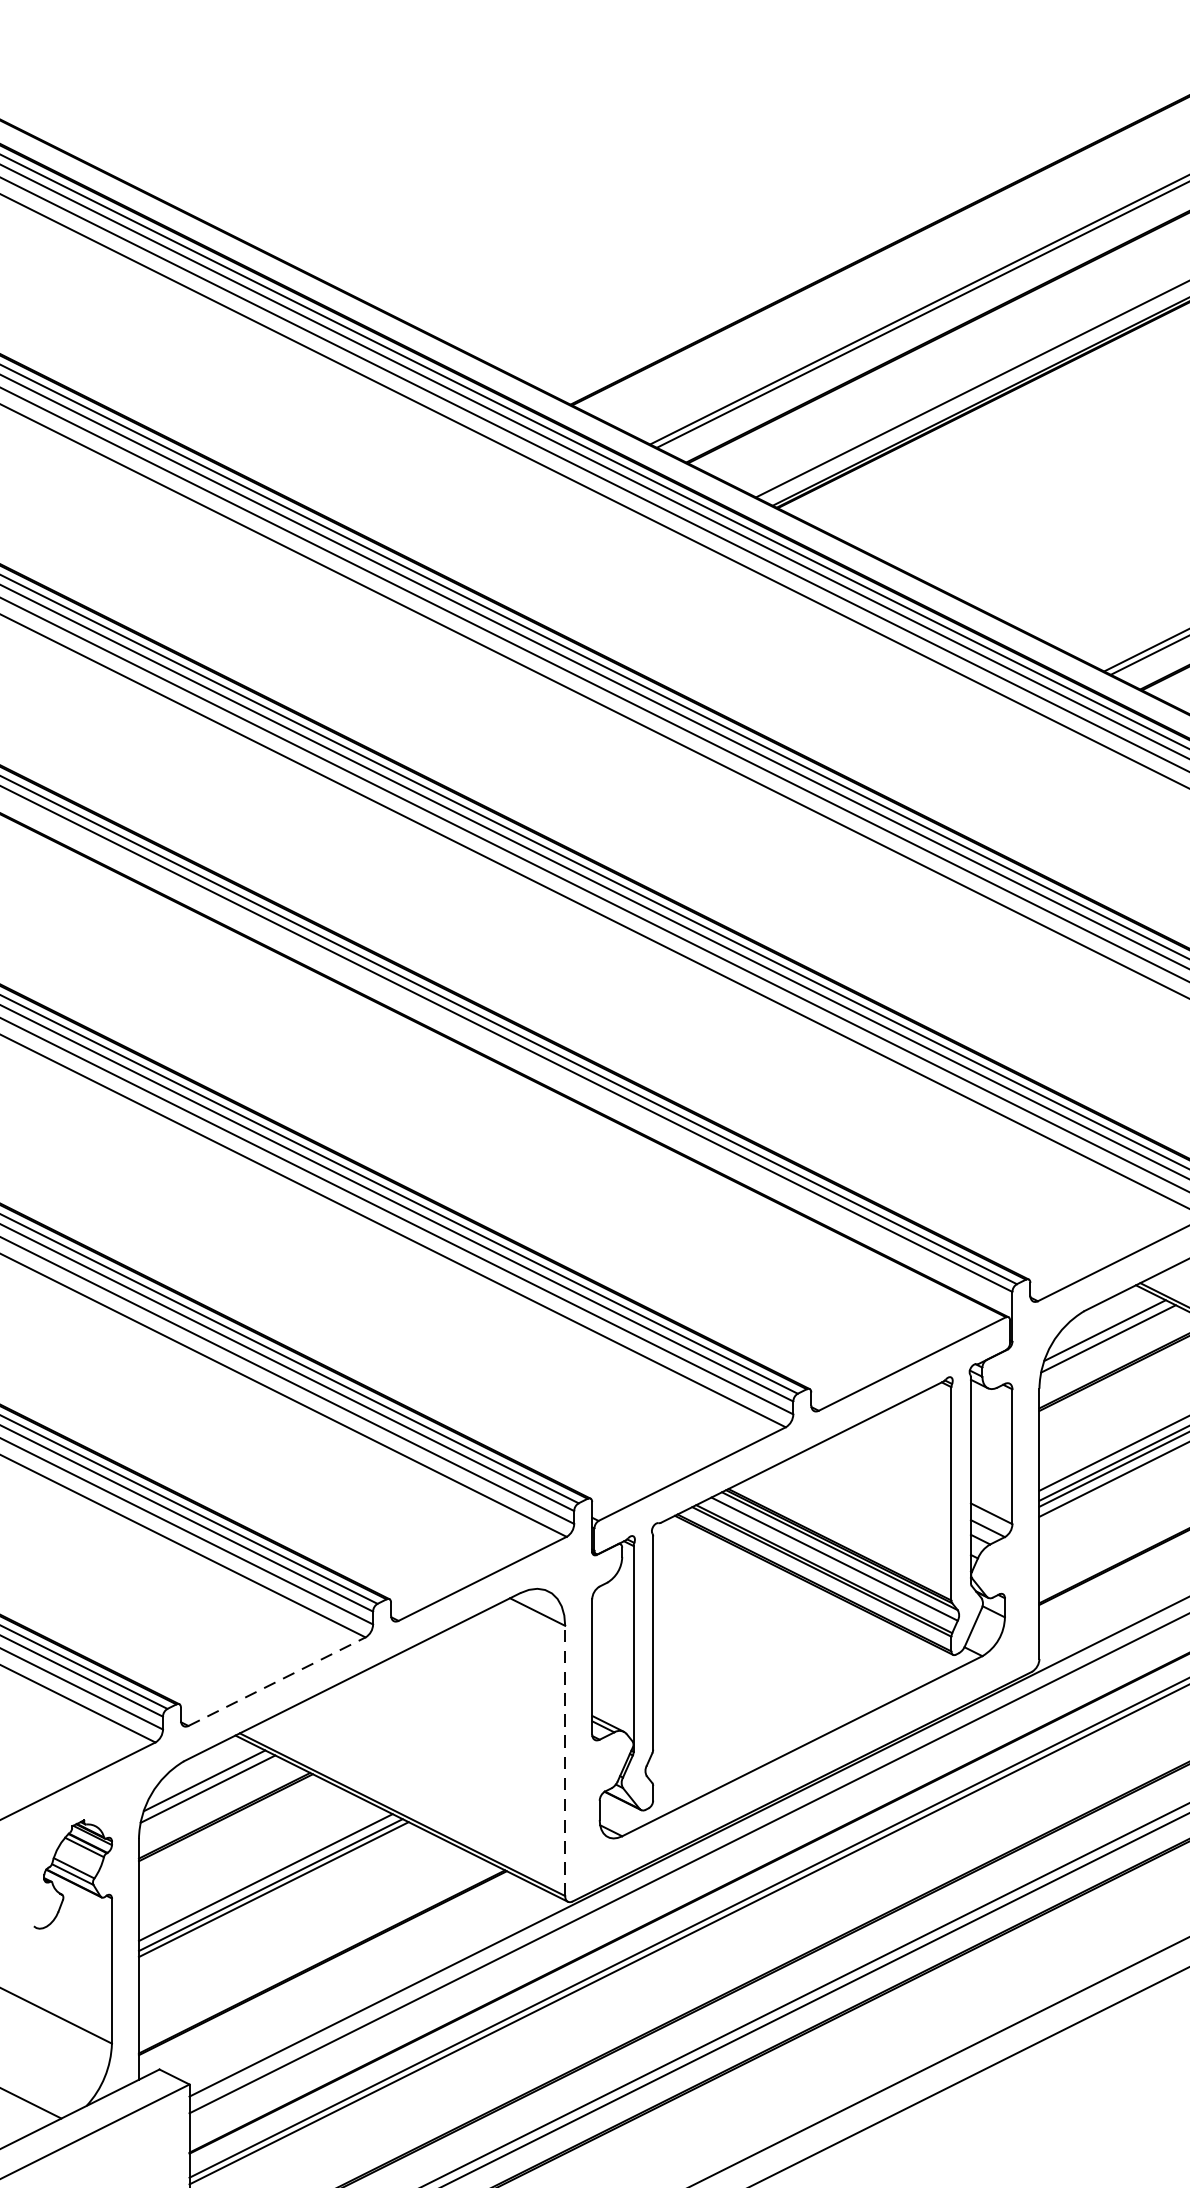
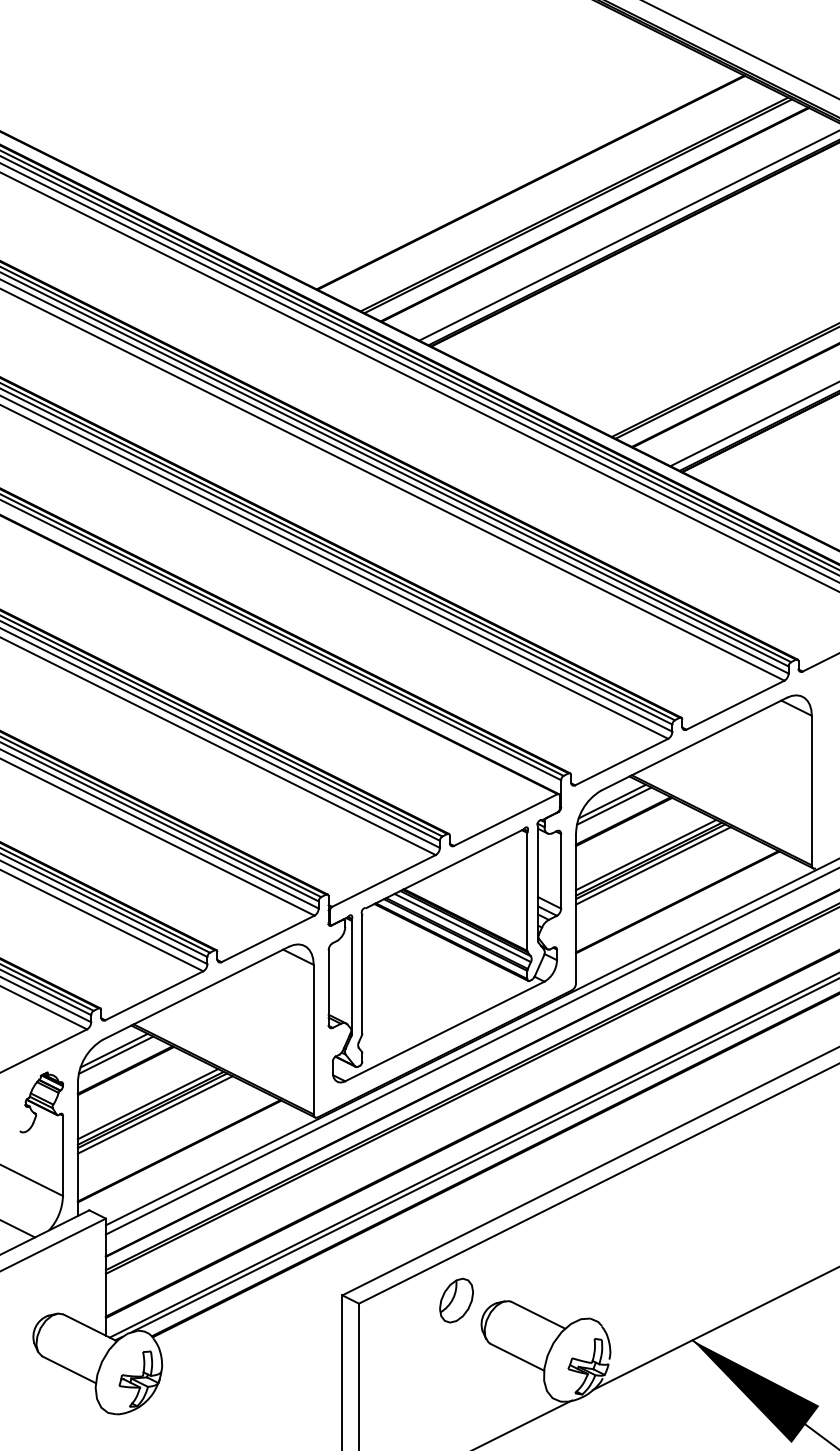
line: (277, 1681) -> (154, 995), dashed -> solid
line: (564, 1760) -> (313, 1039), dashed -> solid
line: (277, 1896) -> (154, 1114), added

